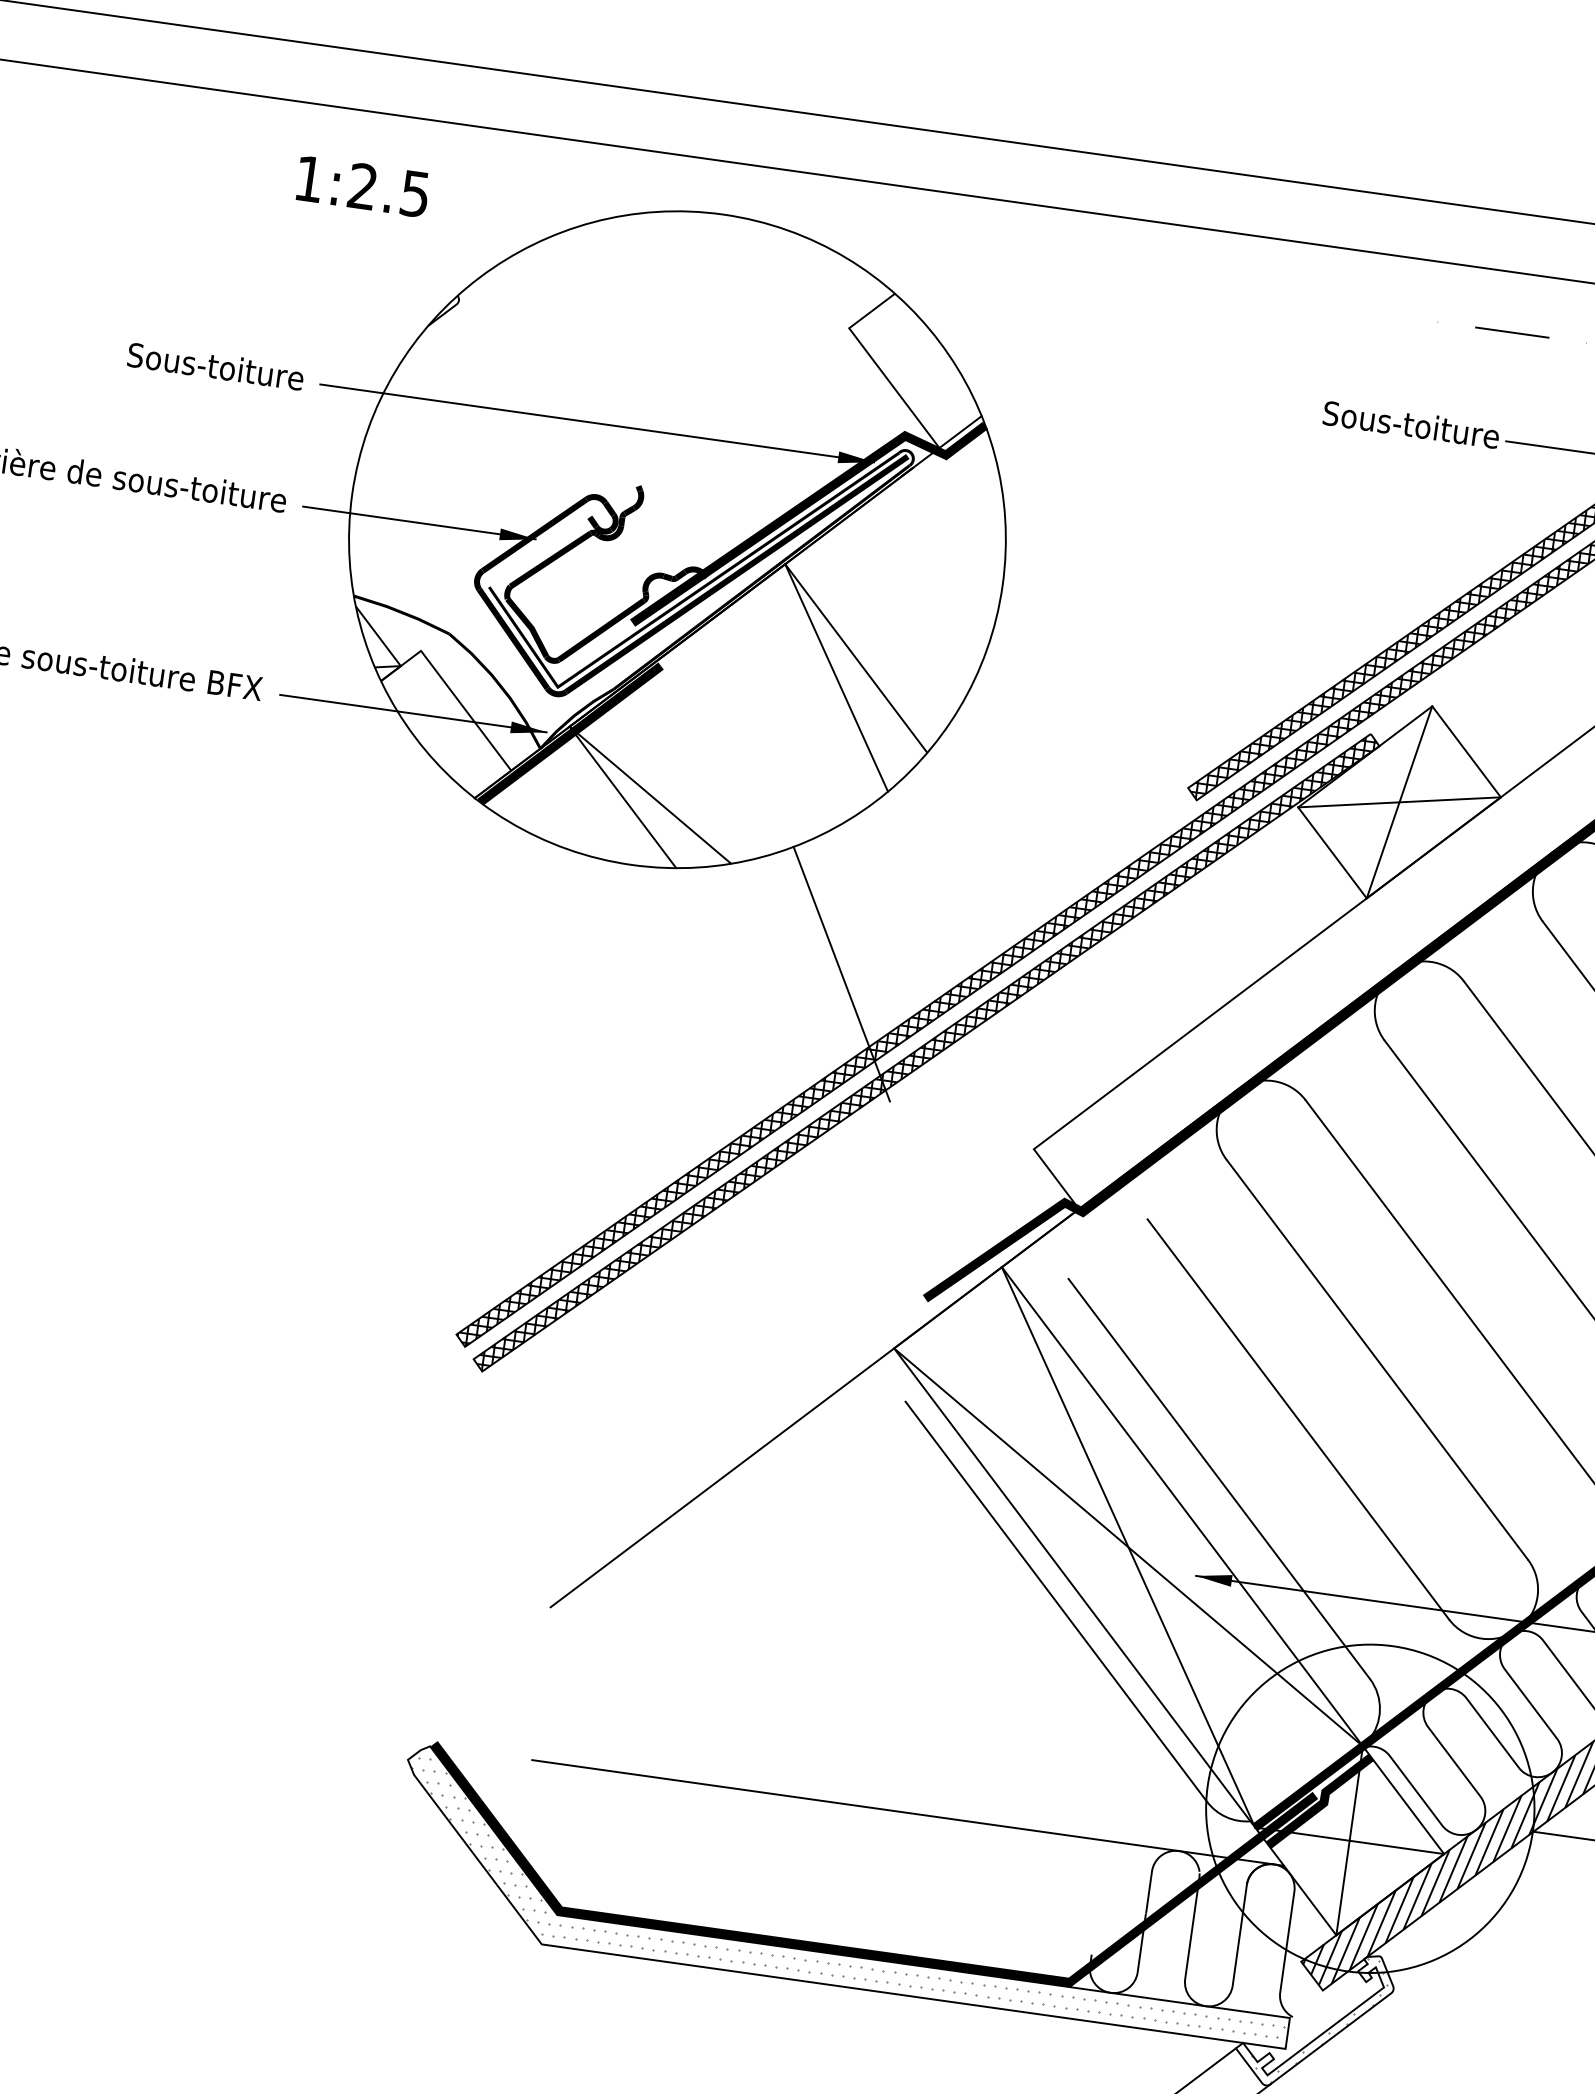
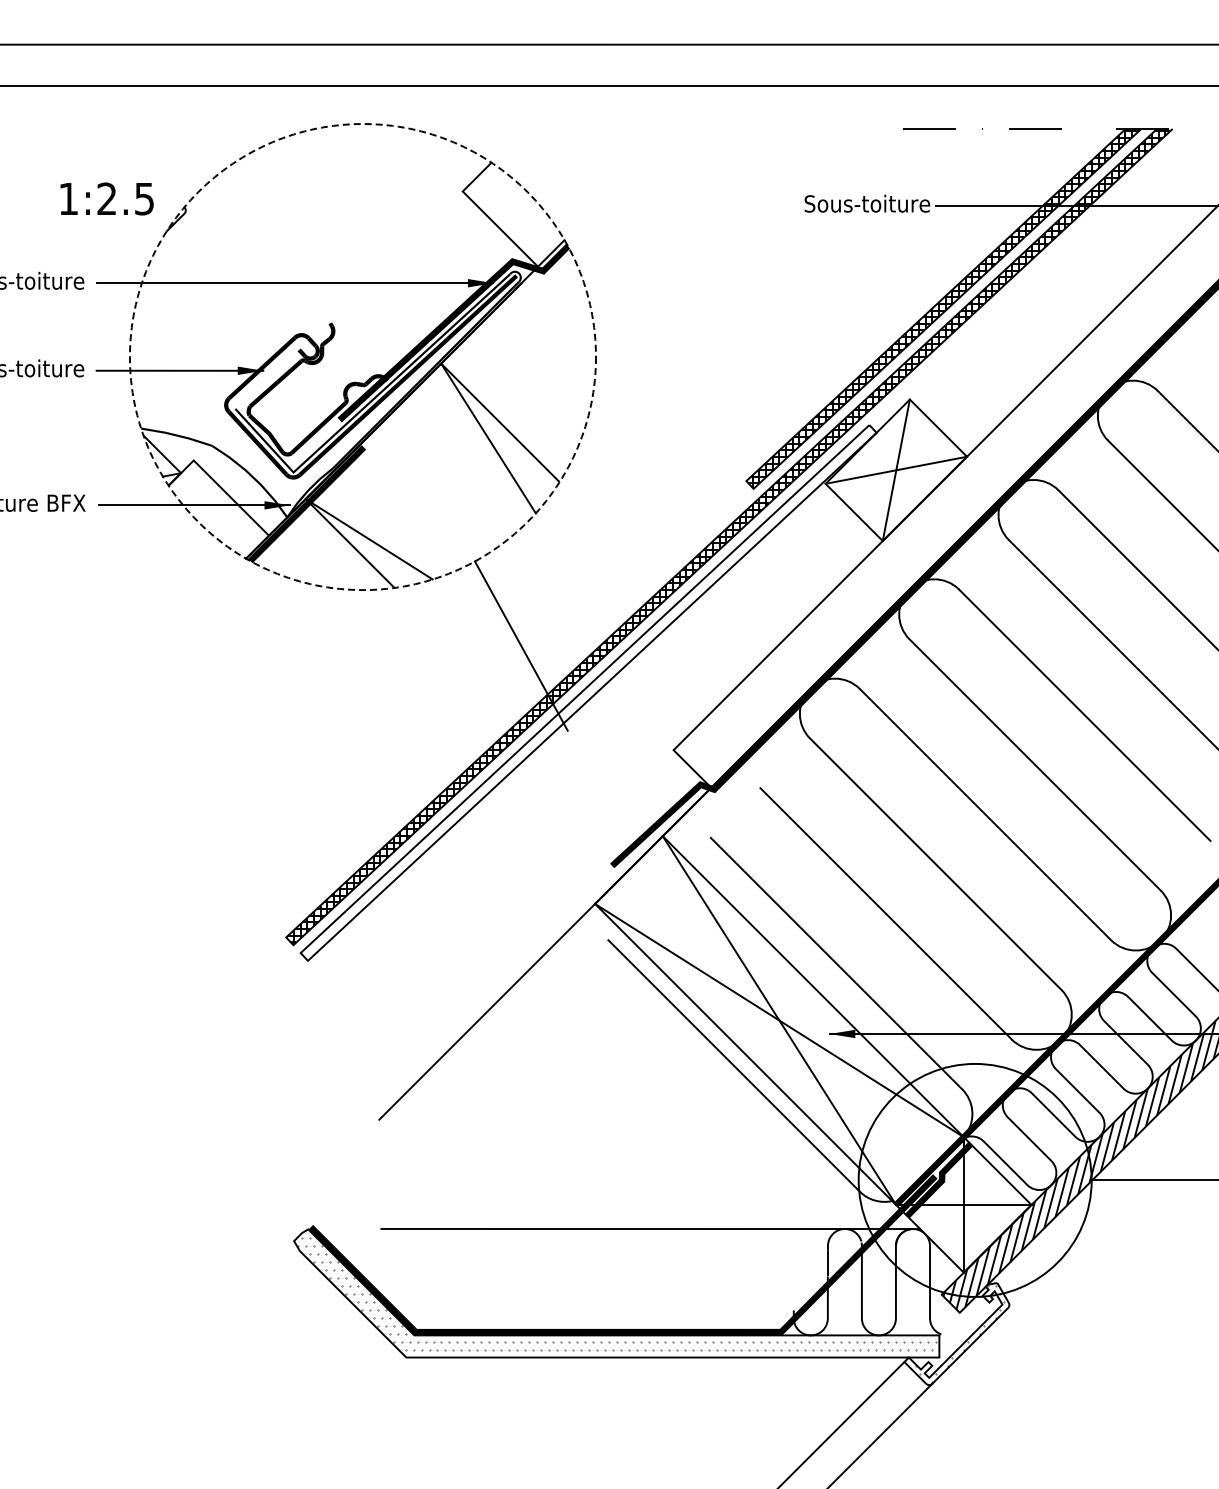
text: (362, 185) -> (106, 198), moved
circle: (676, 540) -> (362, 357), solid -> dashed
hatch: (924, 1054) -> (587, 694), removed

